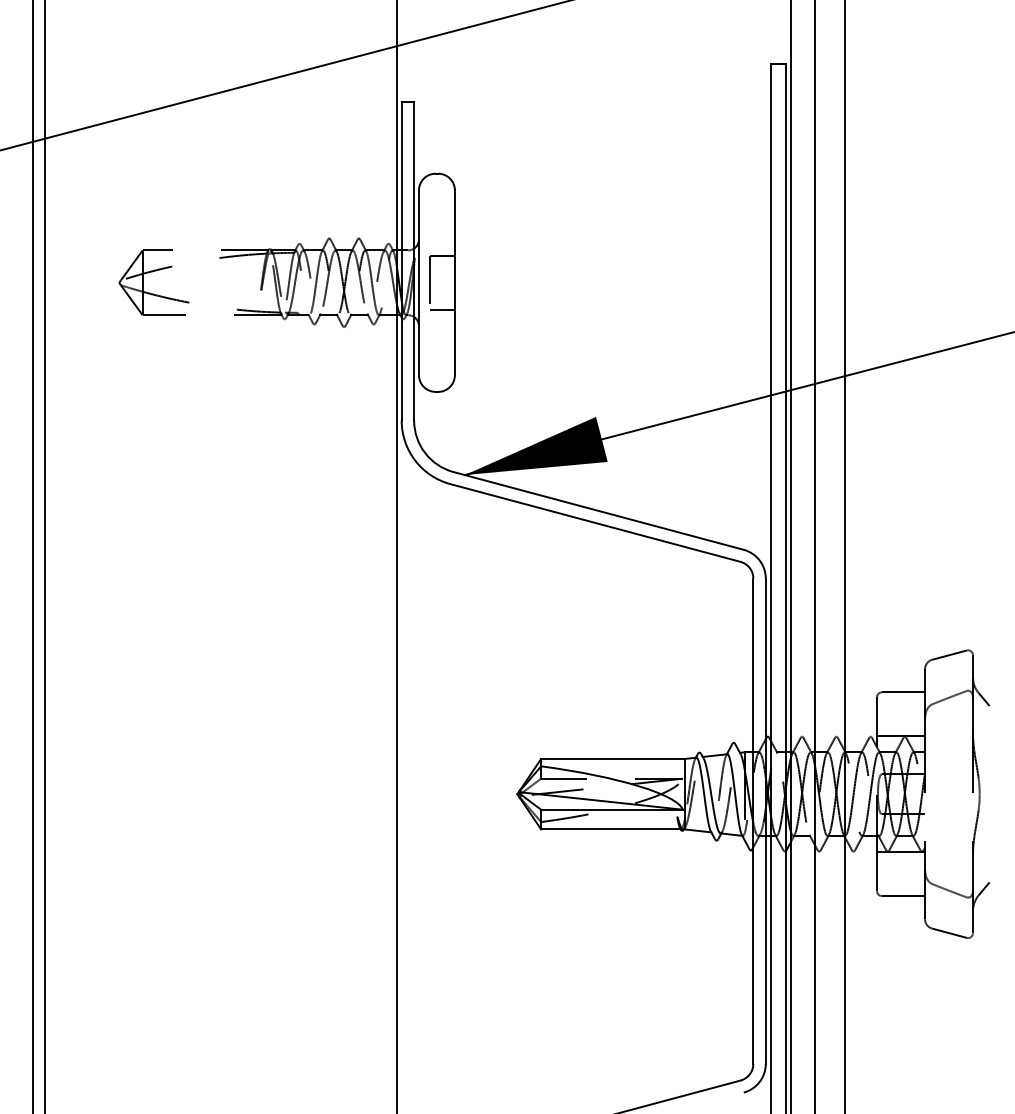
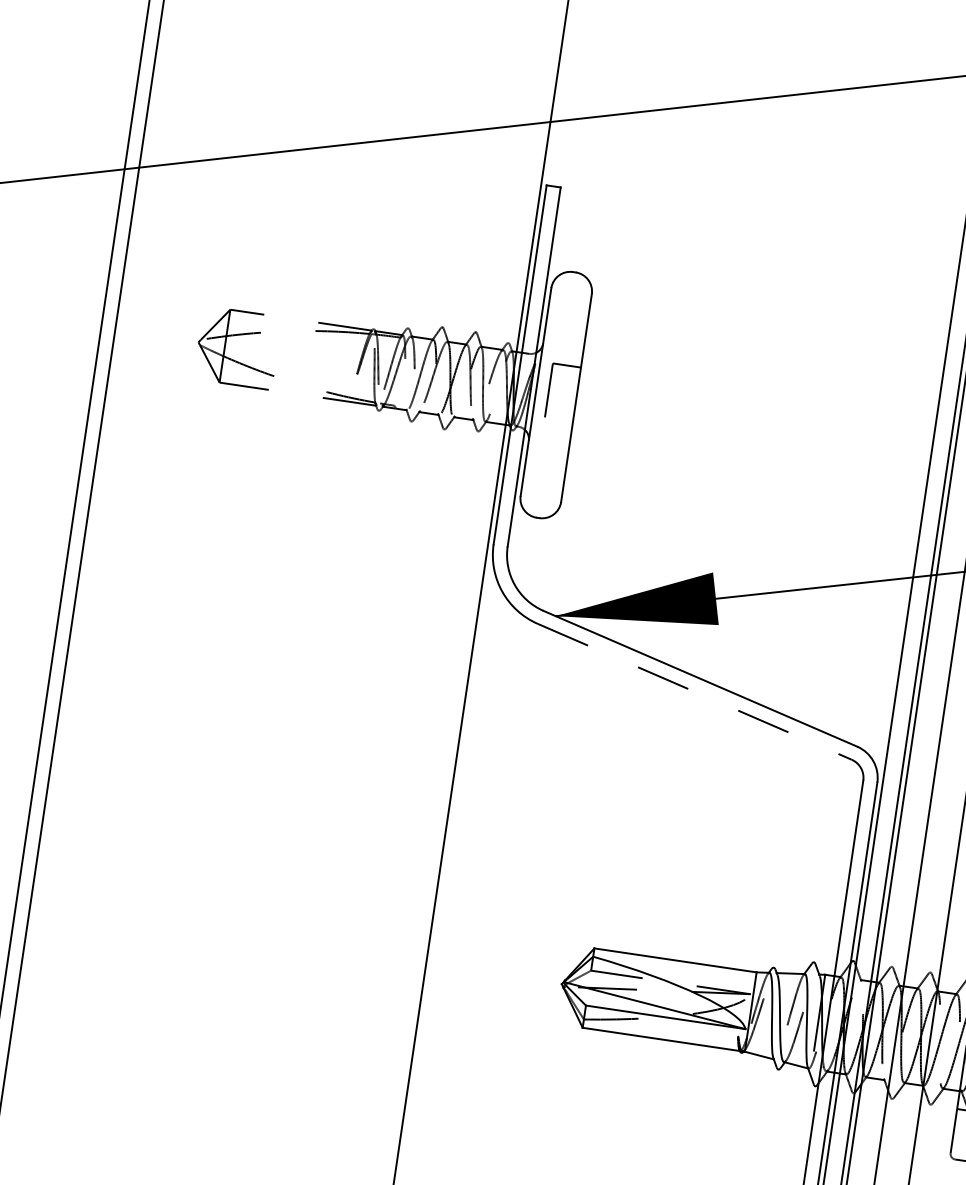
line: (441, 309) -> (556, 425), removed
line: (595, 523) -> (694, 692), solid -> dashed

